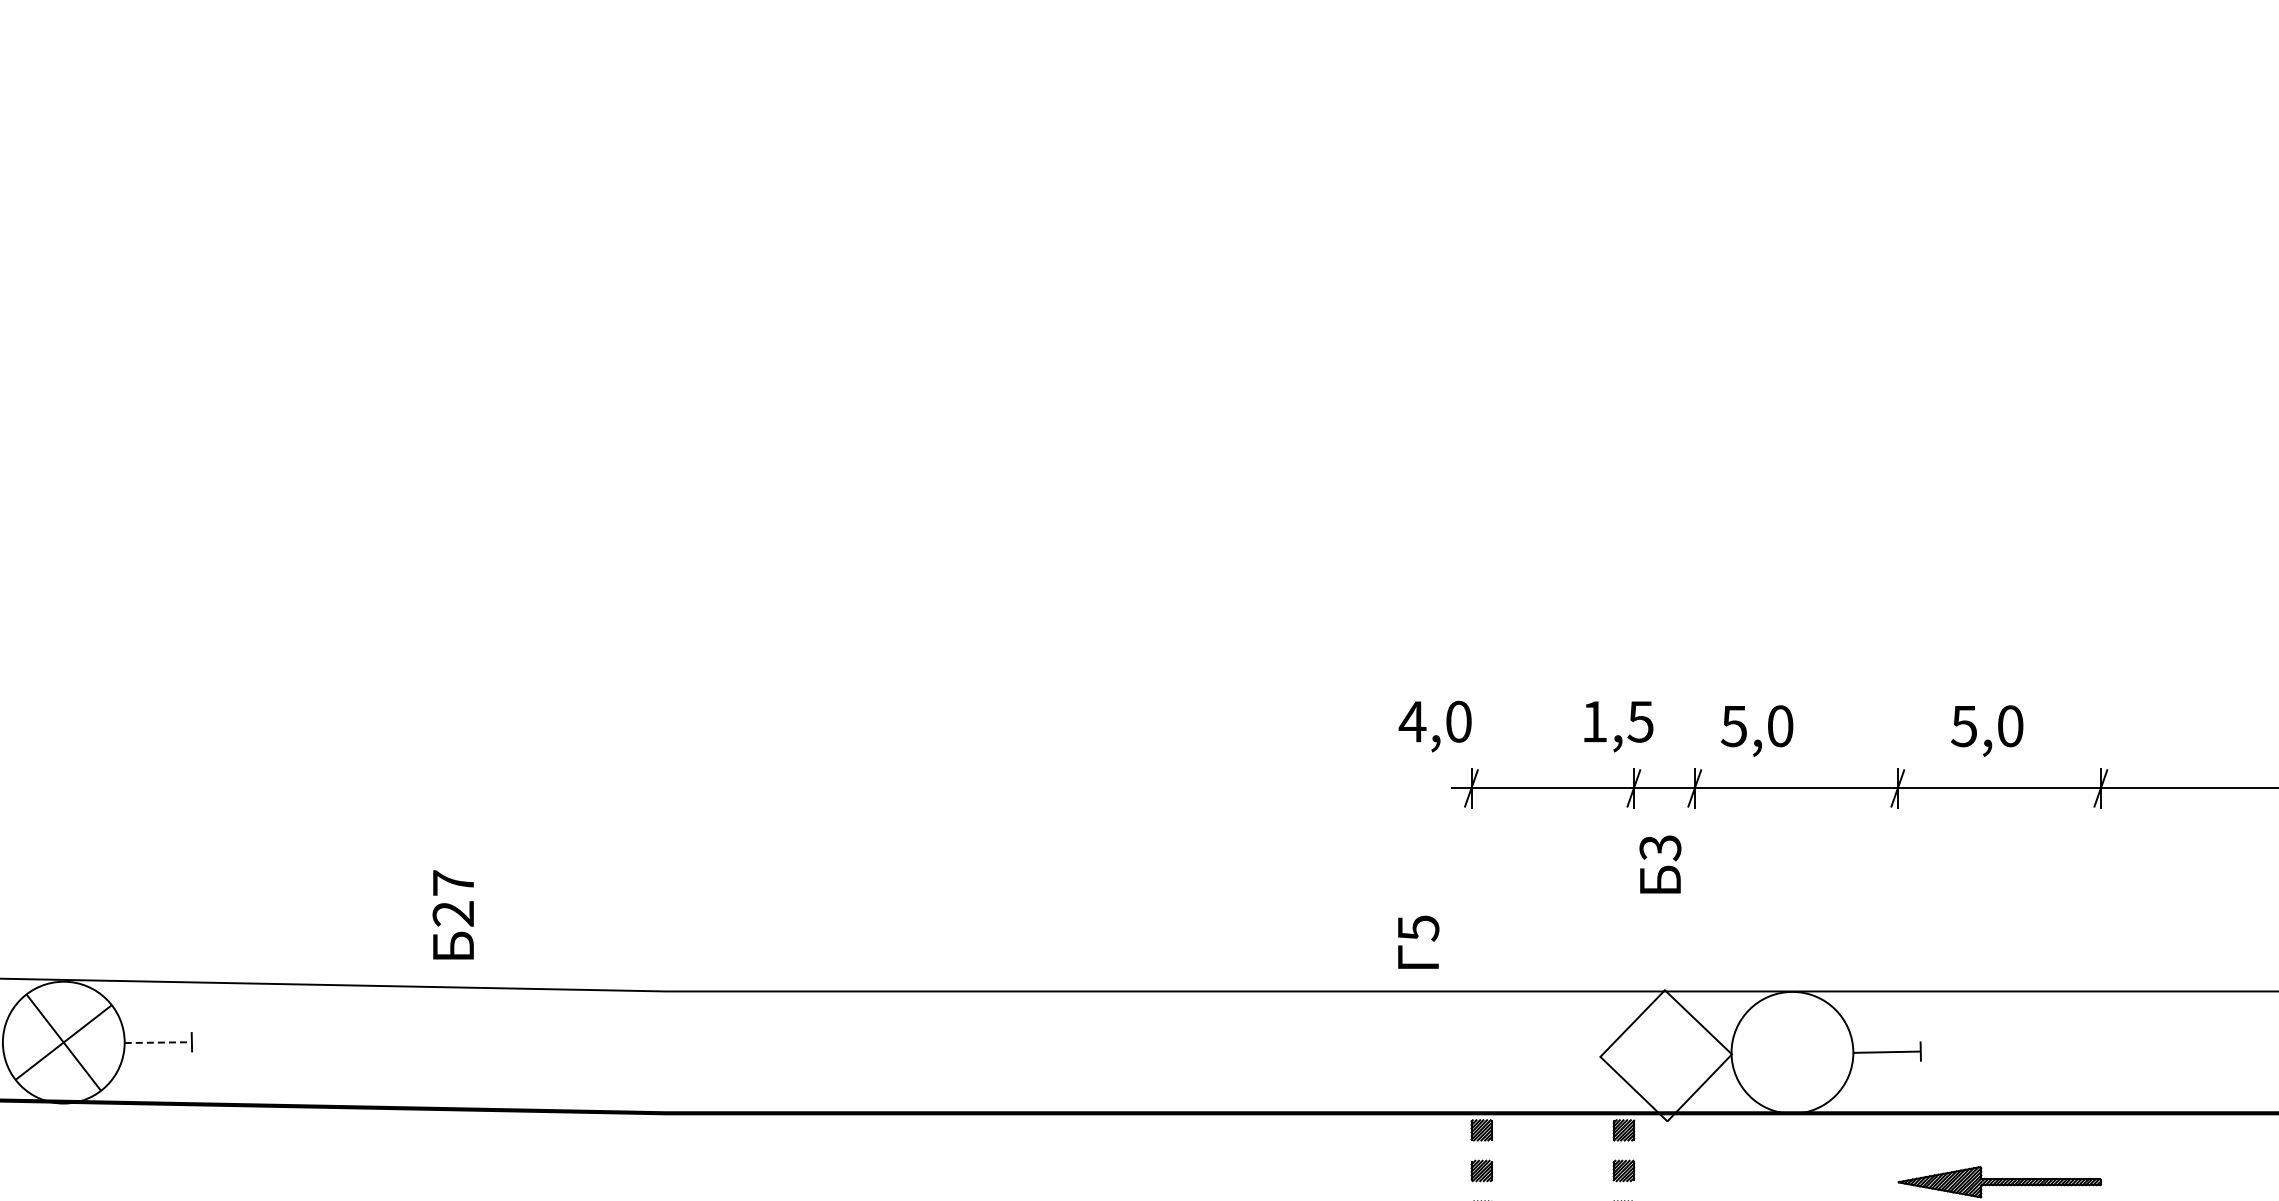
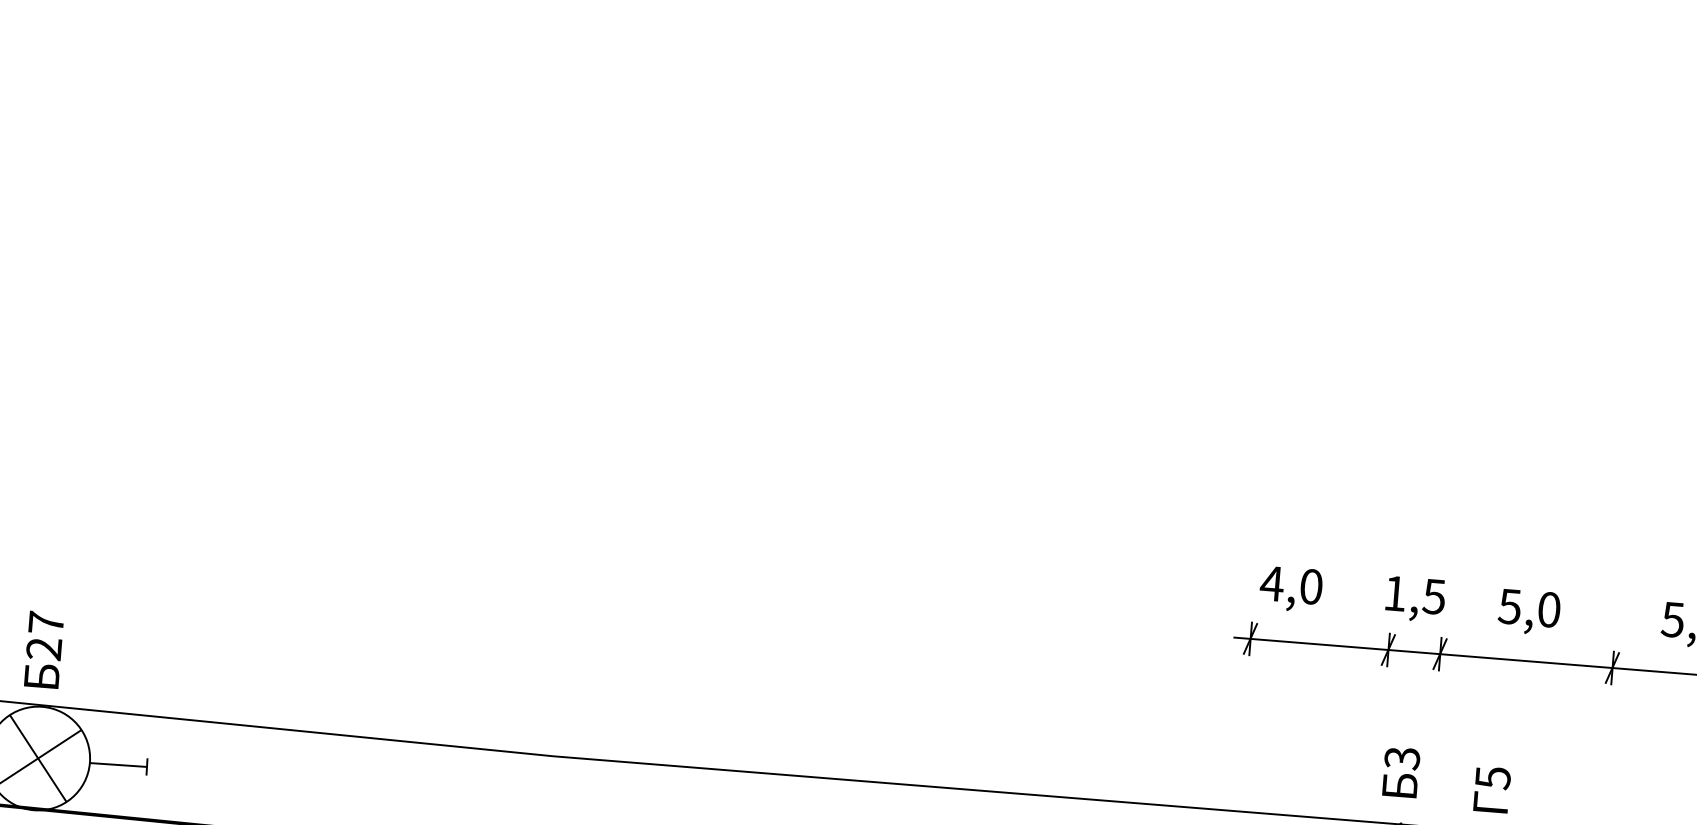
text: (1434, 726) -> (1290, 589), moved
text: (1618, 726) -> (1415, 599), moved
text: (1757, 730) -> (1529, 611), moved
text: (1660, 864) -> (1401, 772), moved
text: (452, 914) -> (43, 649), moved
text: (1418, 941) -> (1492, 789), moved
line: (158, 1042) -> (118, 764), dashed -> solid

